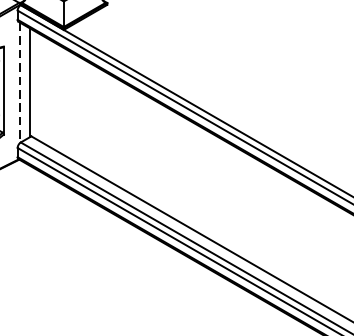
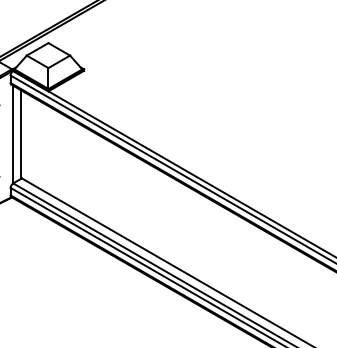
line: (19, 83) -> (12, 135), dashed -> solid

